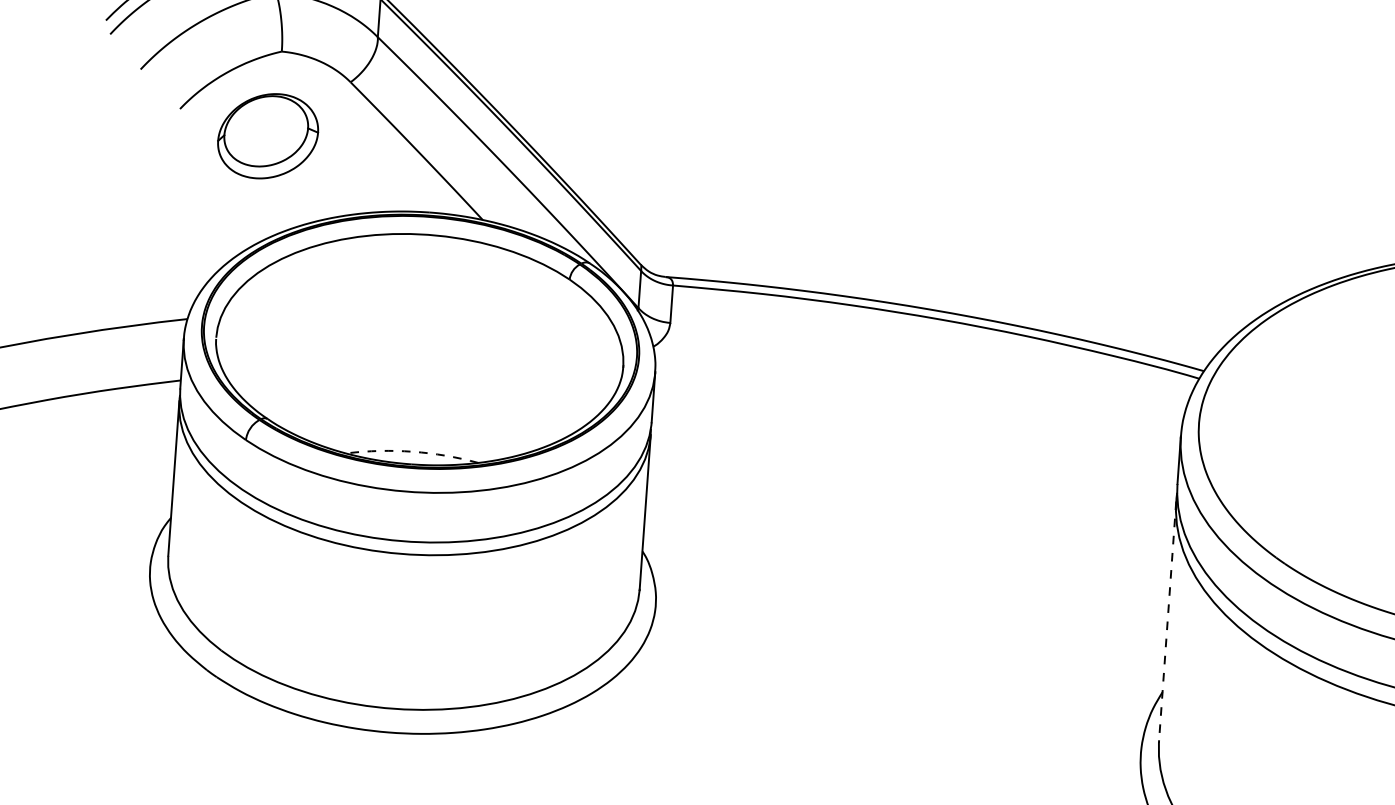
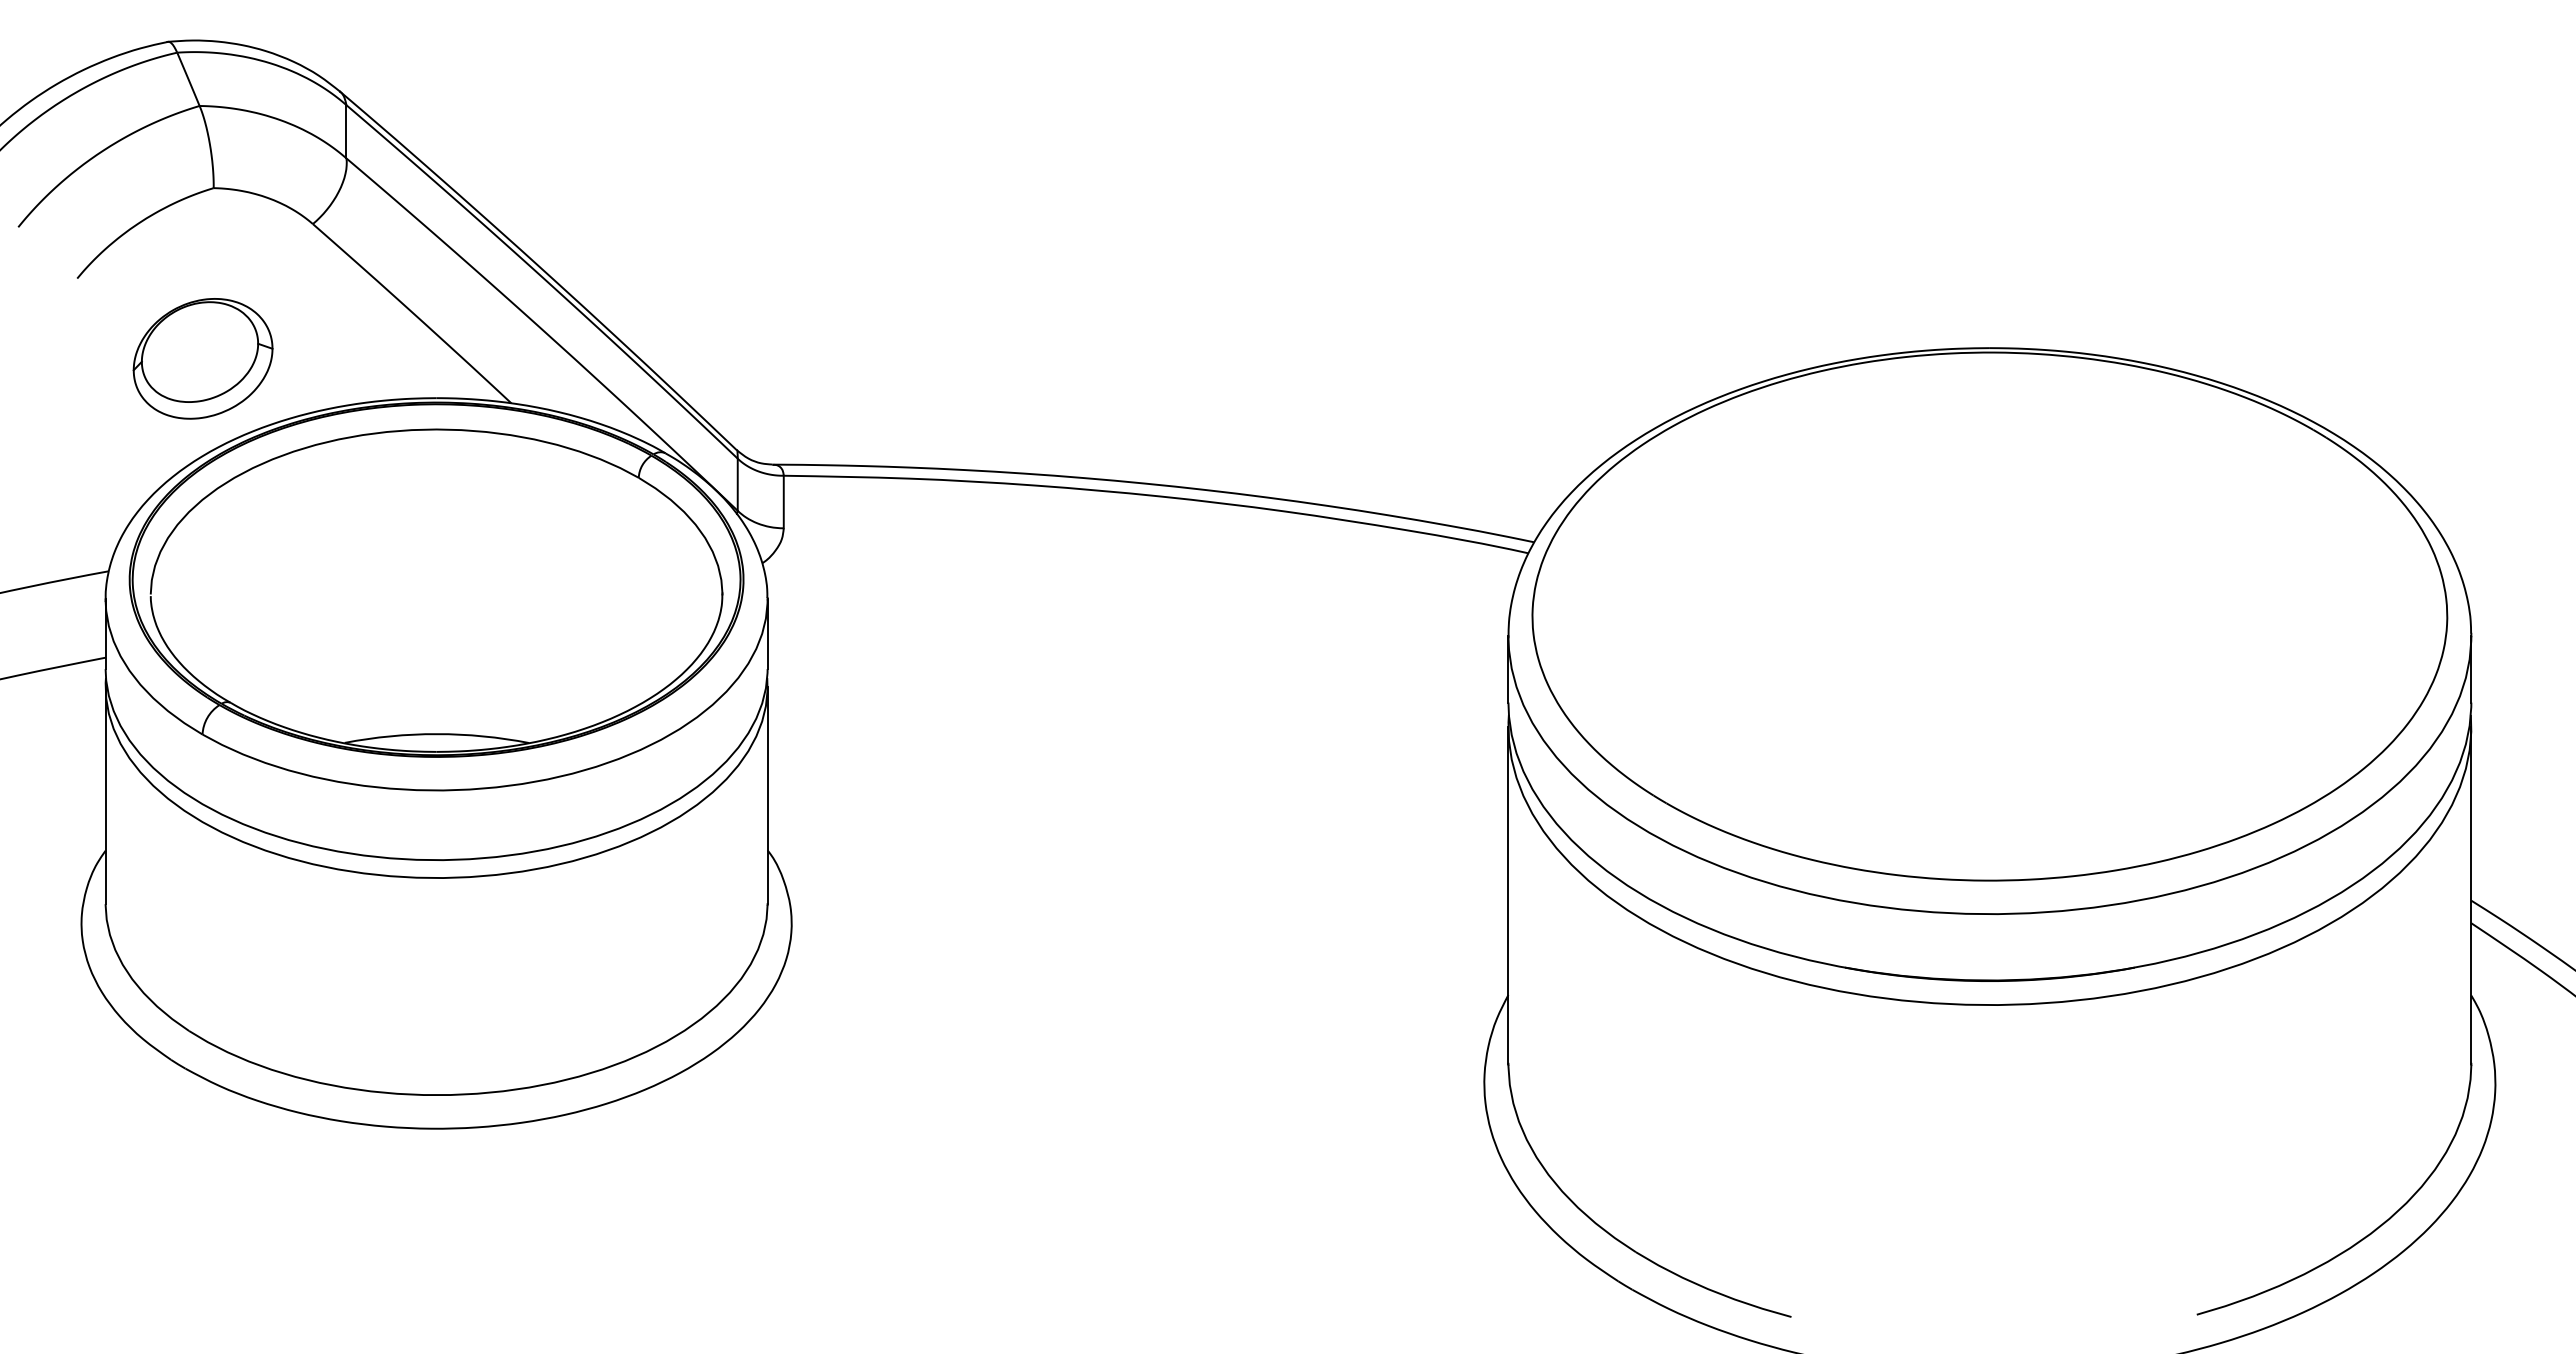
part: (267, 136) -> (202, 358), moved
arc: (413, 452) -> (437, 734), dashed -> solid
line: (1167, 621) -> (1508, 895), dashed -> solid

